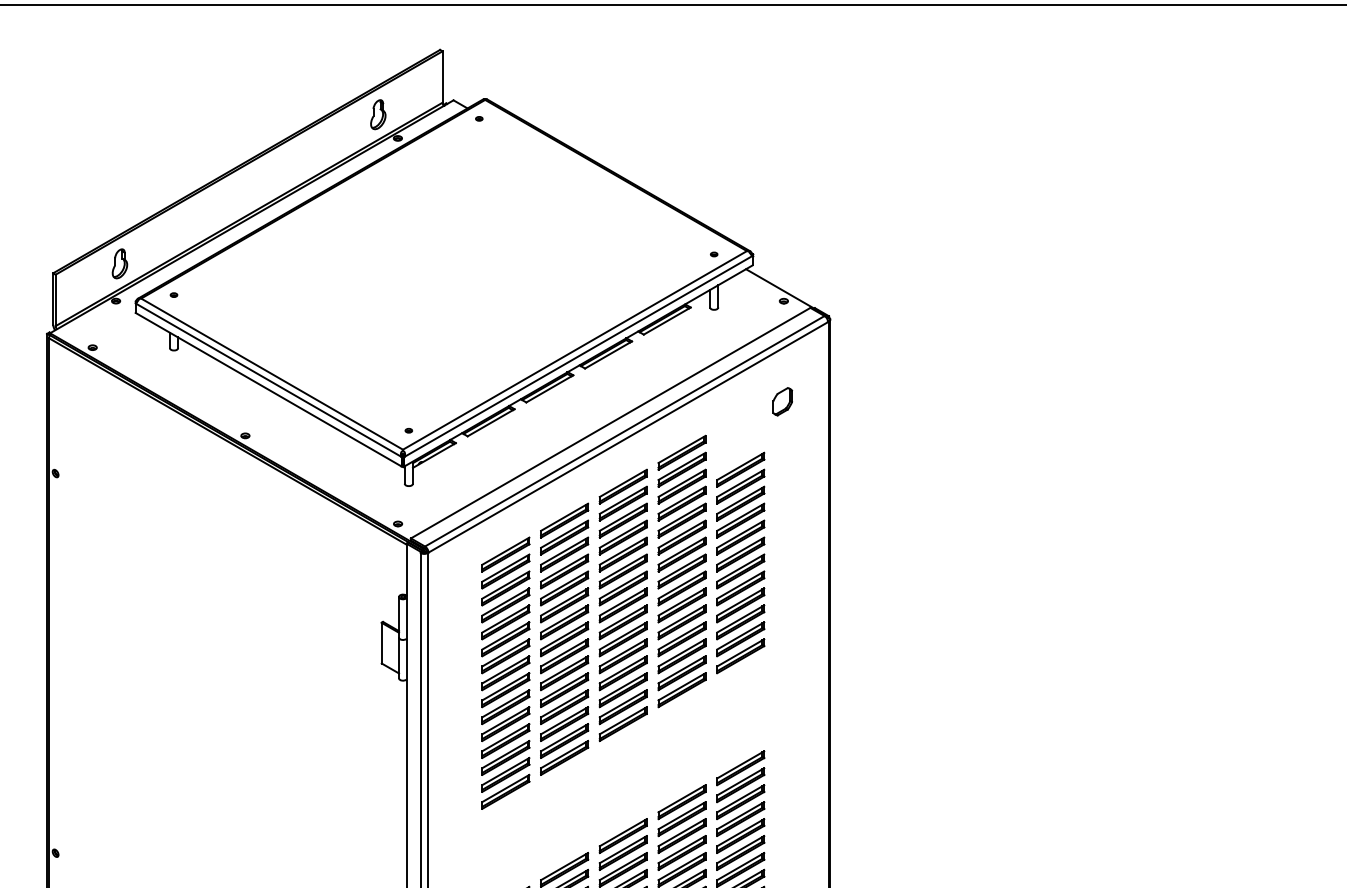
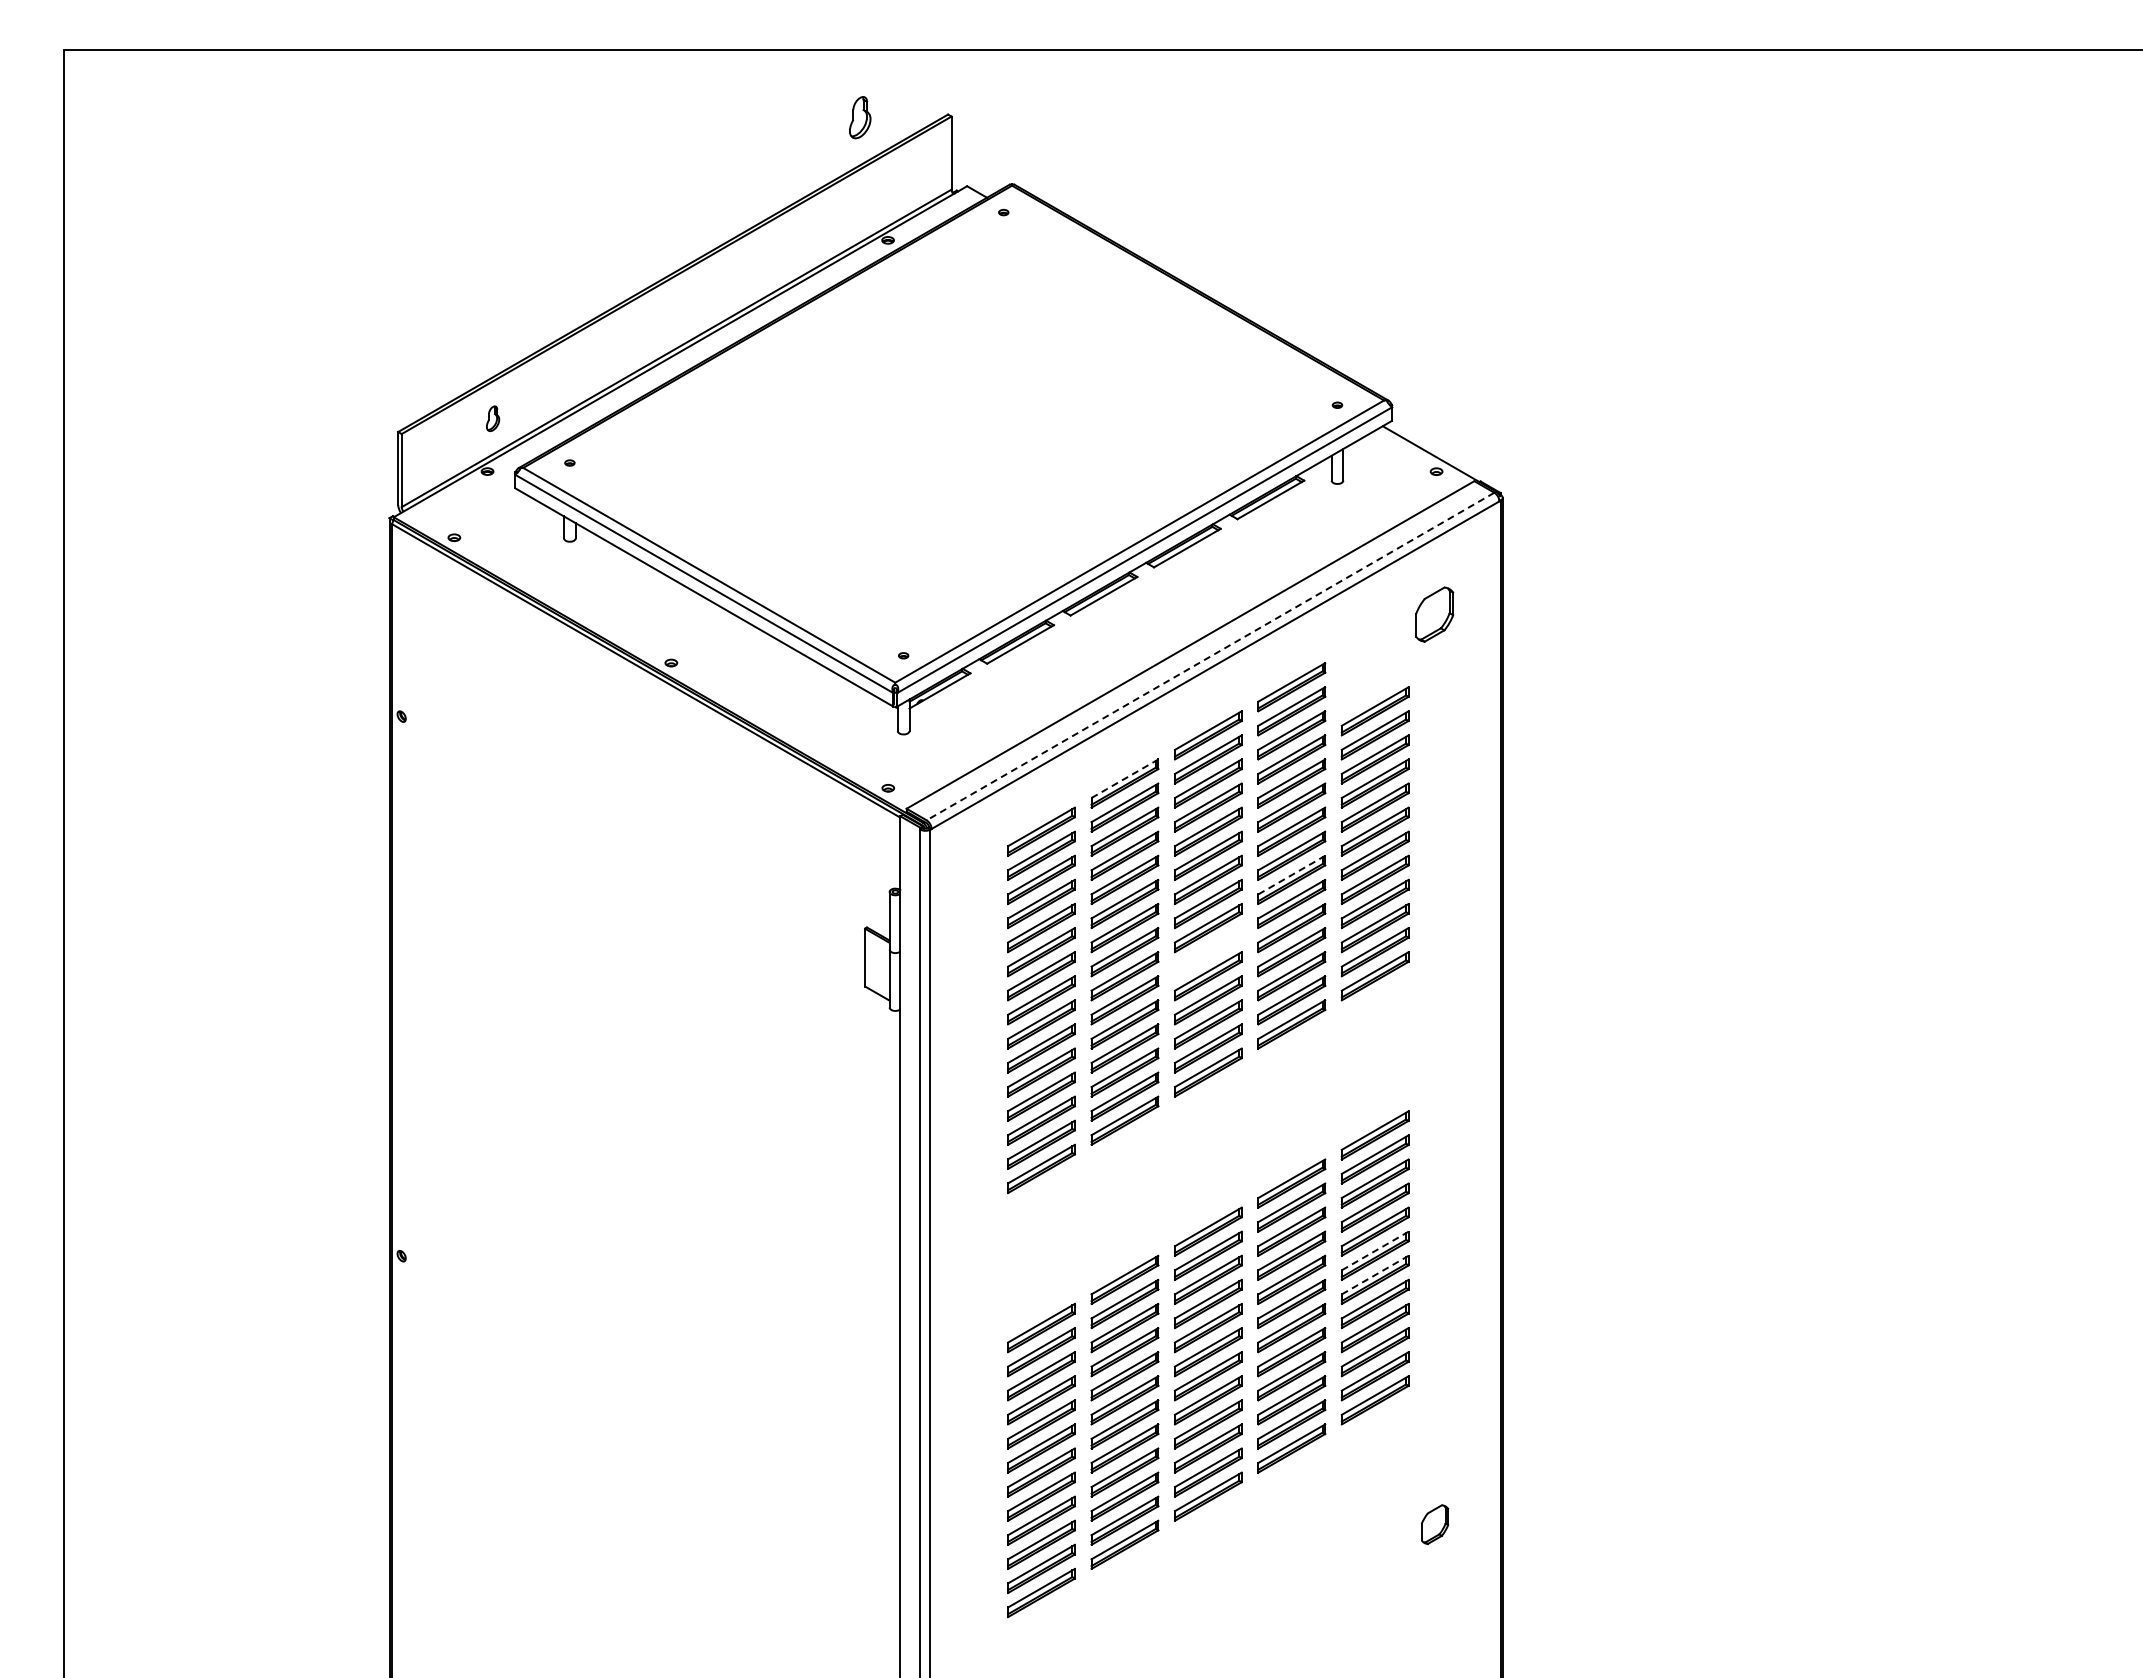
part: (378, 114) -> (860, 117), moved
part: (119, 263) -> (492, 418), size x0.6
part: (783, 401) -> (1435, 614), size x1.4
line: (624, 431) -> (1210, 656), solid -> dashed
line: (564, 517) -> (1124, 778), solid -> dashed
line: (681, 585) -> (1291, 875), solid -> dashed
part: (623, 639) -> (1208, 952), removed
line: (740, 849) -> (1375, 1251), solid -> dashed
line: (740, 866) -> (1375, 1275), solid -> dashed

